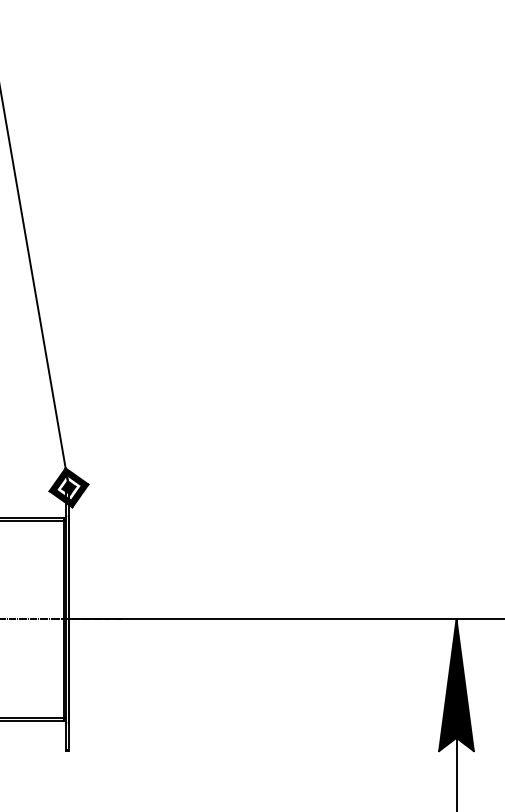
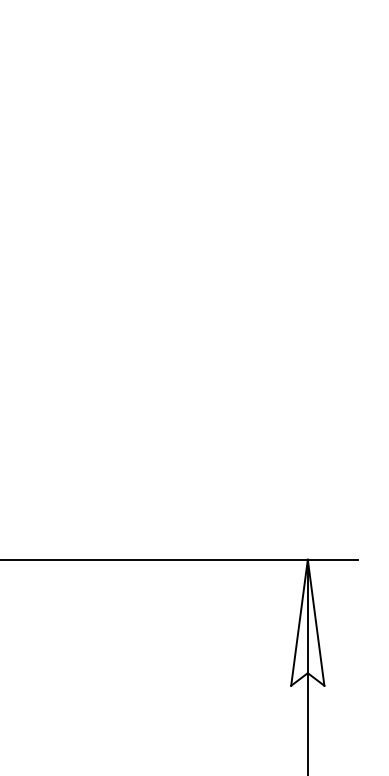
fill: (456, 685) -> (307, 622), removed

